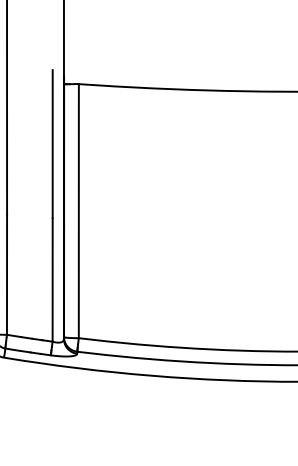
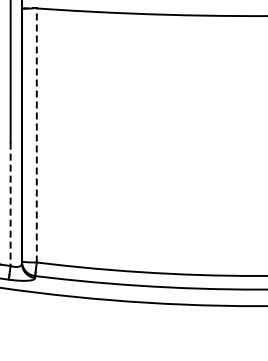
line: (78, 210) -> (36, 134), solid -> dashed
line: (52, 279) -> (10, 203), solid -> dashed

